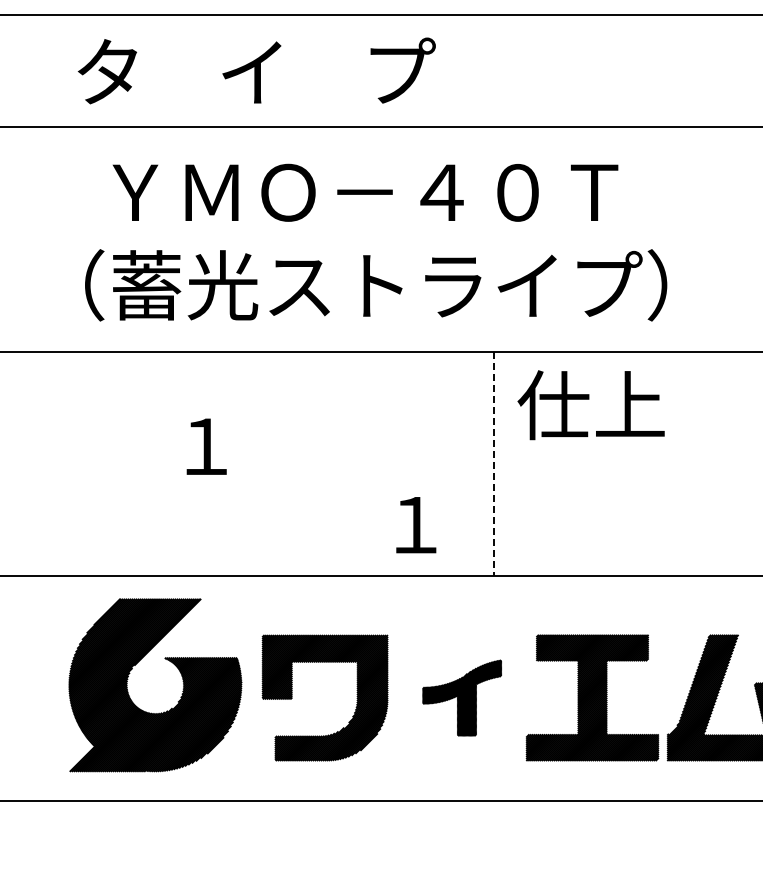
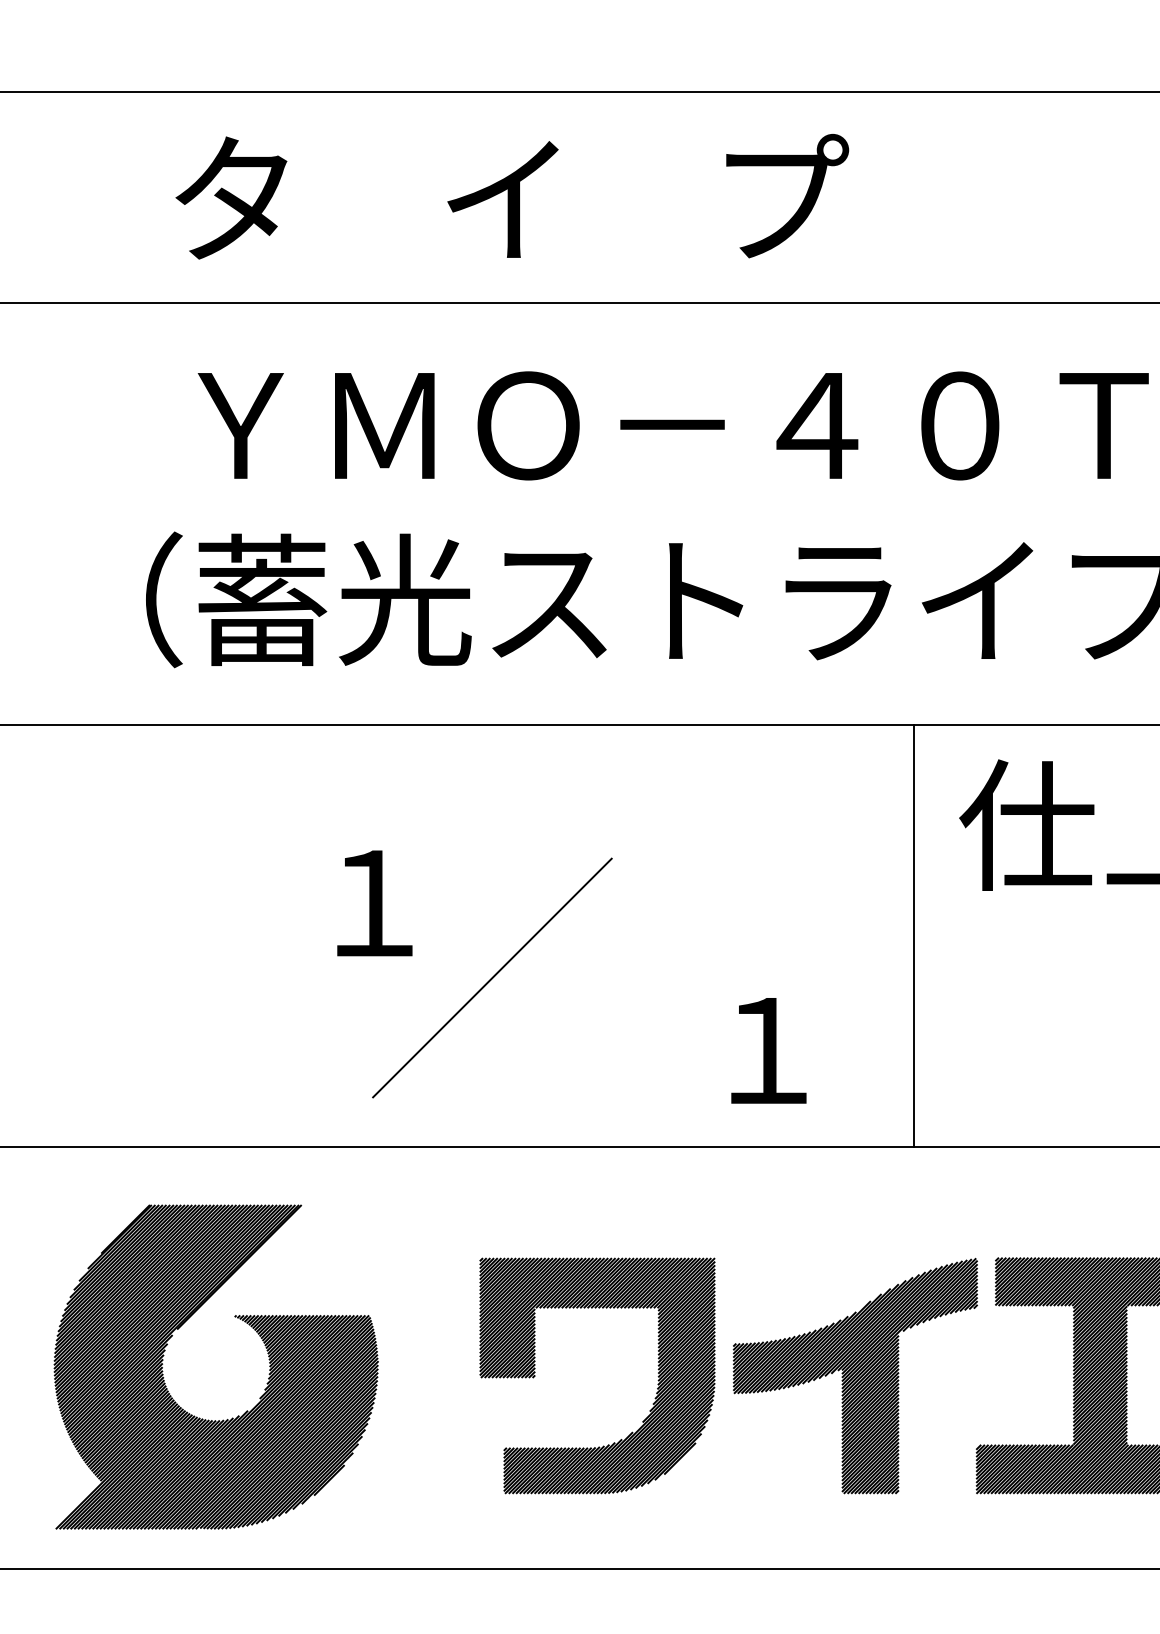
text: (256, 70) -> (511, 195), moved
line: (493, 464) -> (914, 936), dashed -> solid
line: (268, 486) -> (490, 978), added
part: (461, 697) -> (853, 1374), size x1.67
part: (177, 701) -> (257, 1397), moved

